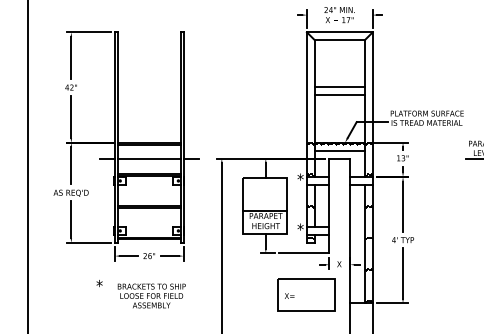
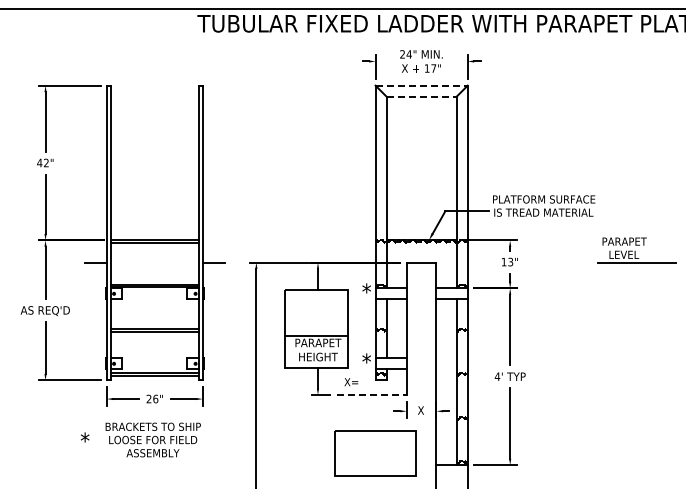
line: (340, 32) -> (422, 85), solid -> dashed
line: (340, 40) -> (422, 96), solid -> dashed
line: (339, 87) -> (421, 162), removed
line: (339, 95) -> (421, 173), removed
line: (339, 150) -> (421, 251), removed
line: (149, 158) -> (154, 262), removed
line: (304, 253) -> (372, 395), solid -> dashed
text: (151, 295) -> (152, 439), moved
text: (289, 296) -> (351, 382), moved

